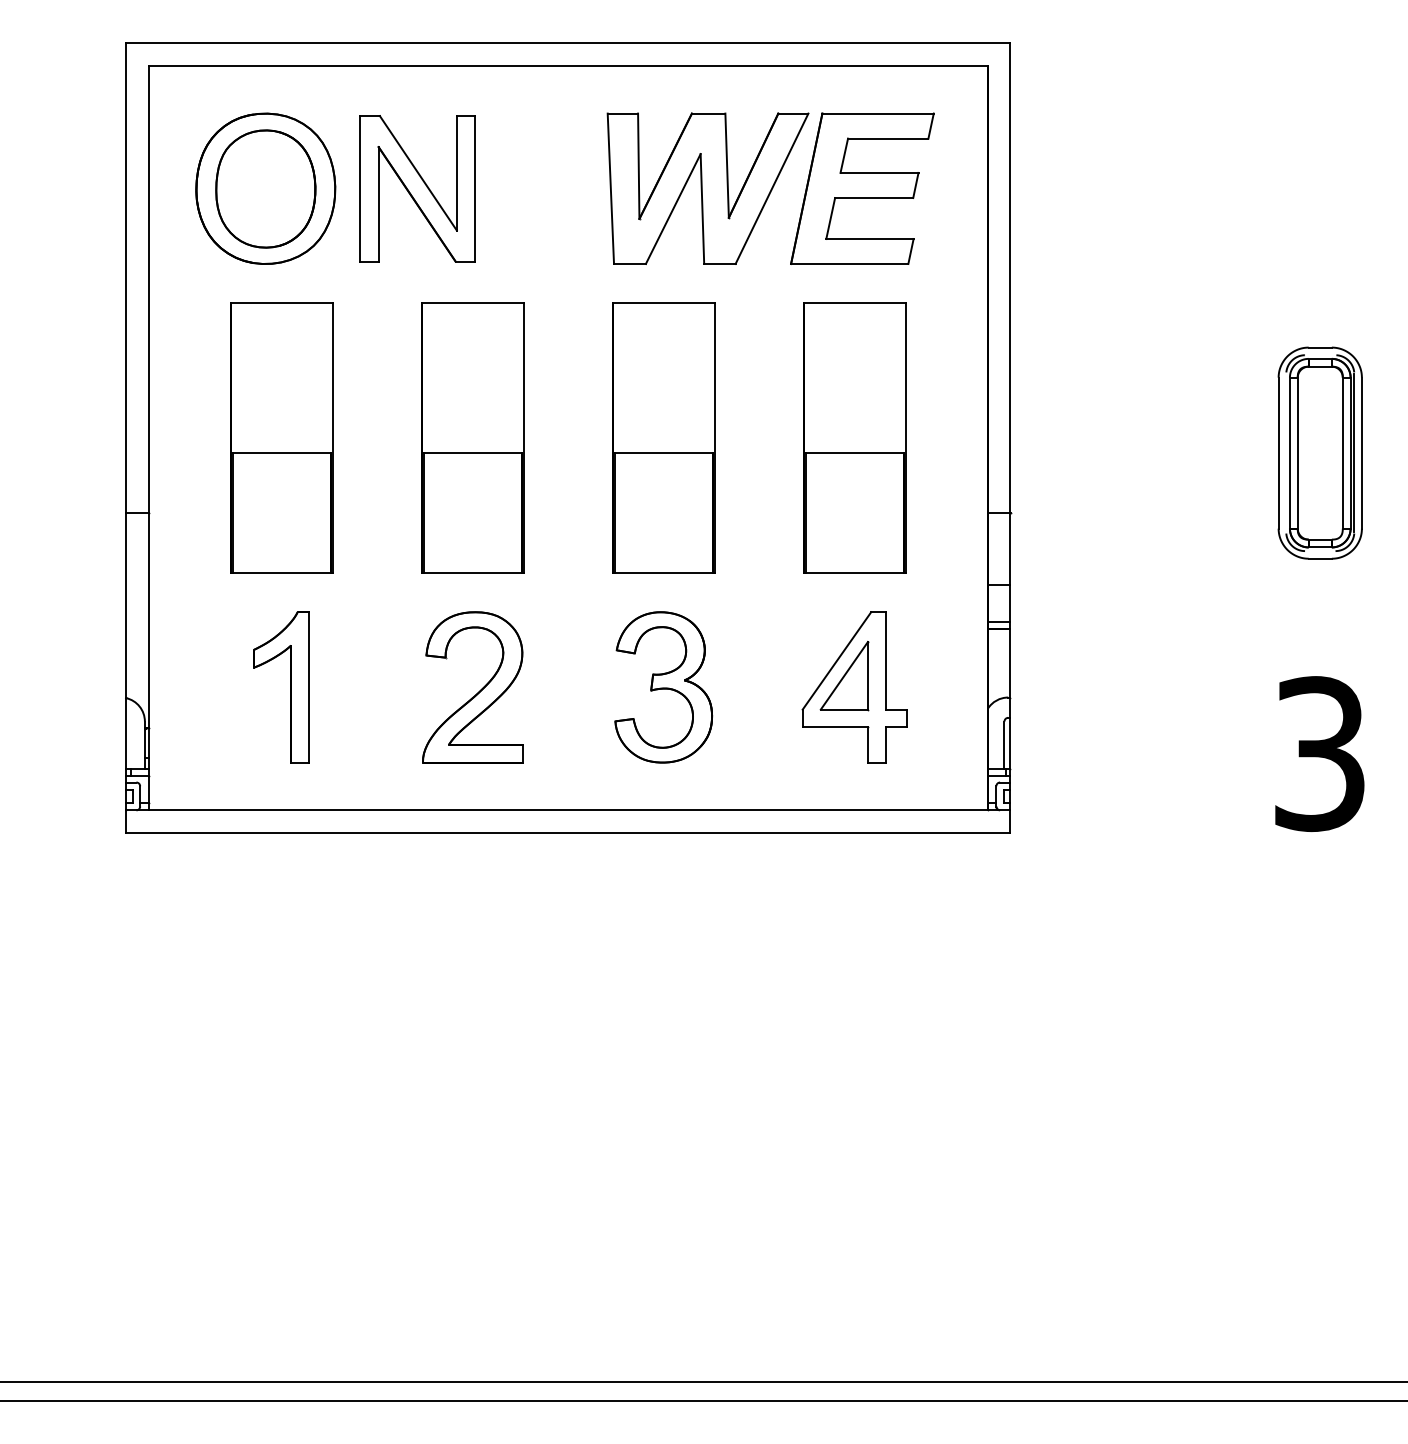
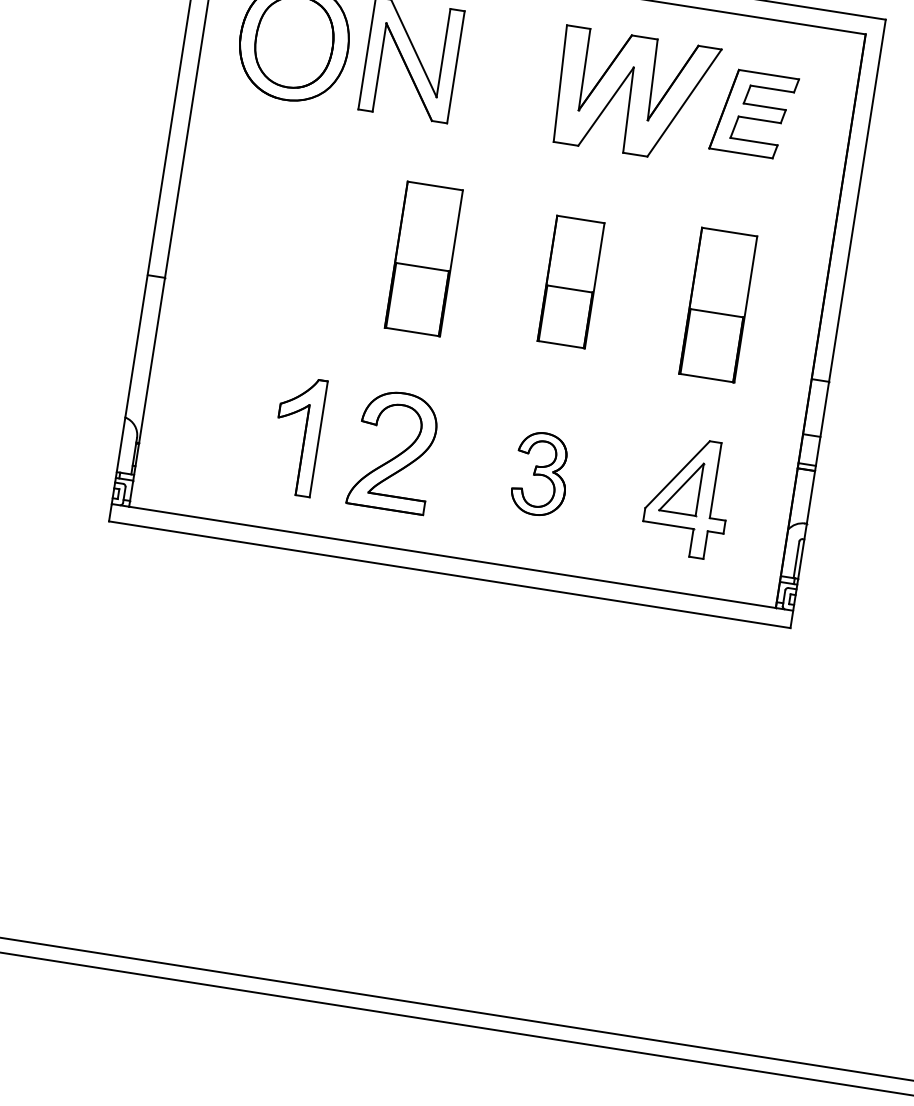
part: (862, 188) -> (754, 113), size x0.7
part: (281, 437) -> (276, 235), removed
part: (472, 437) -> (423, 258), size x0.7
part: (663, 437) -> (570, 281), size x0.6
part: (854, 437) -> (718, 304), size x0.7
part: (290, 687) -> (304, 437), moved
part: (663, 687) -> (540, 474), size x0.7

